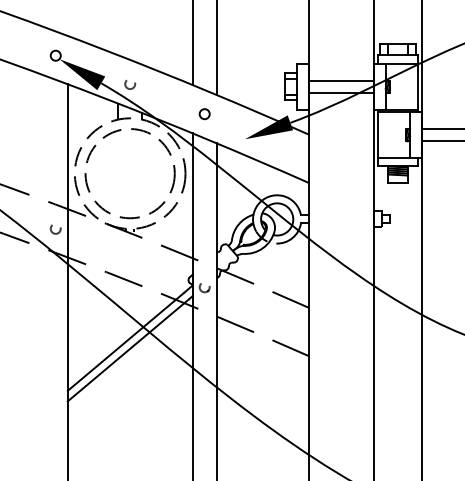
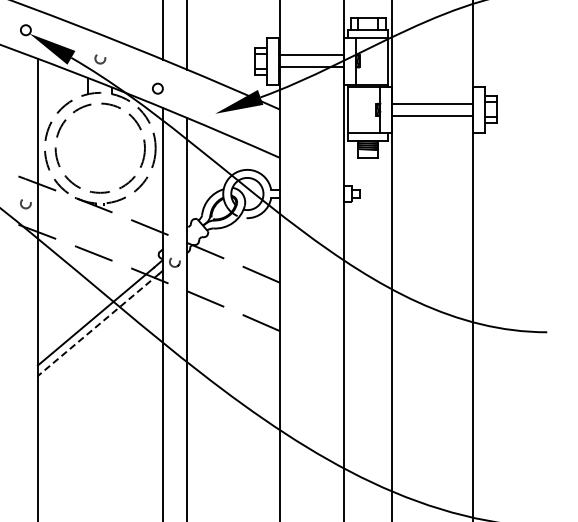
circle: (204, 113) -> (157, 88), moved
line: (128, 350) -> (98, 325), solid -> dashed

